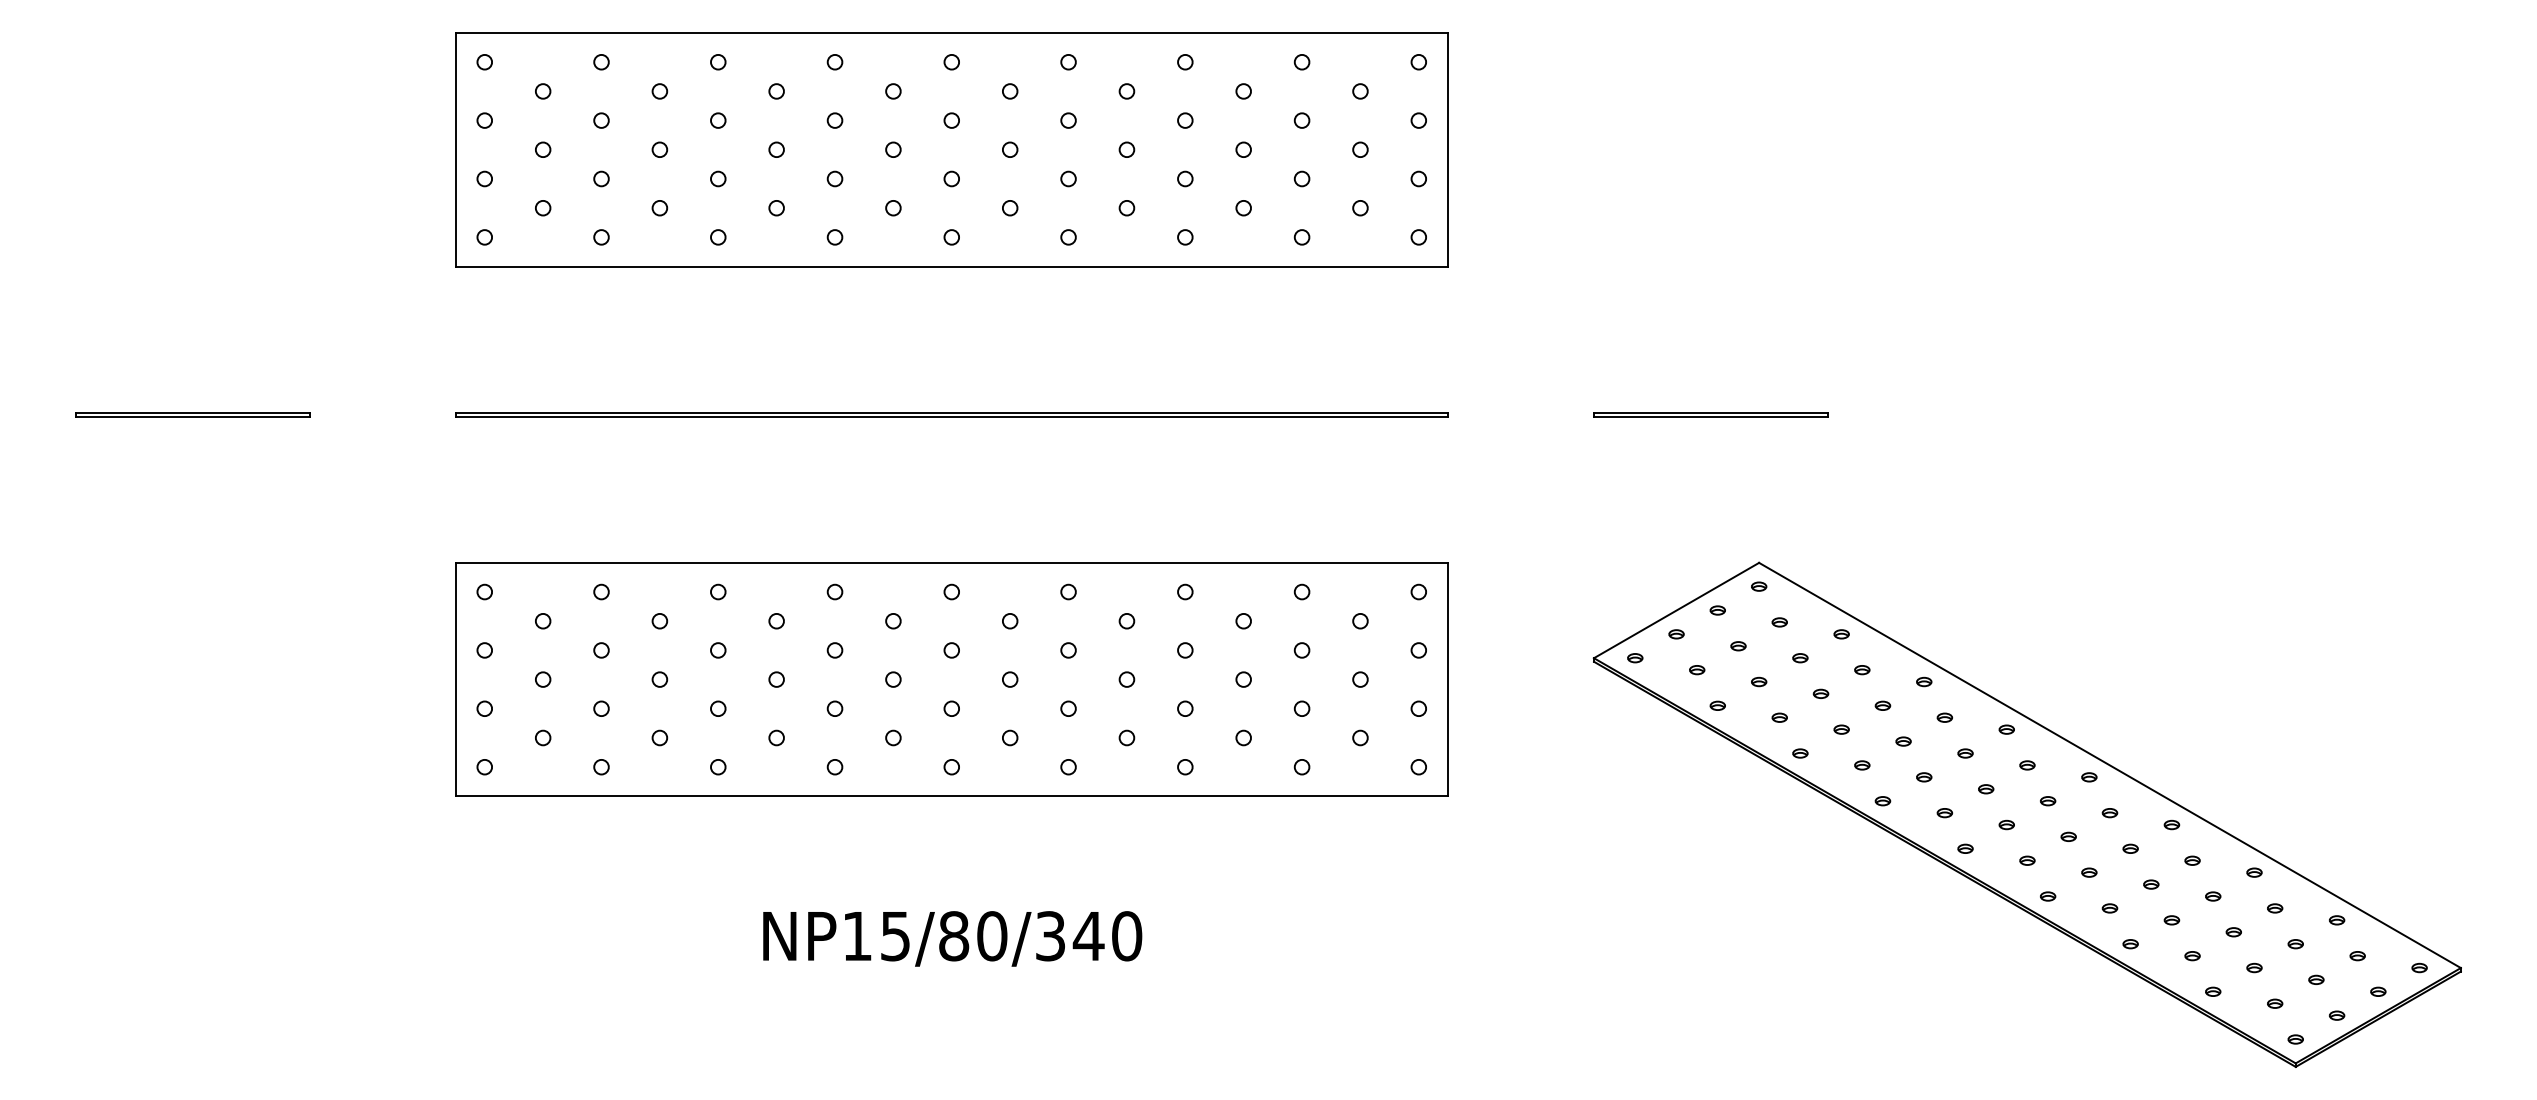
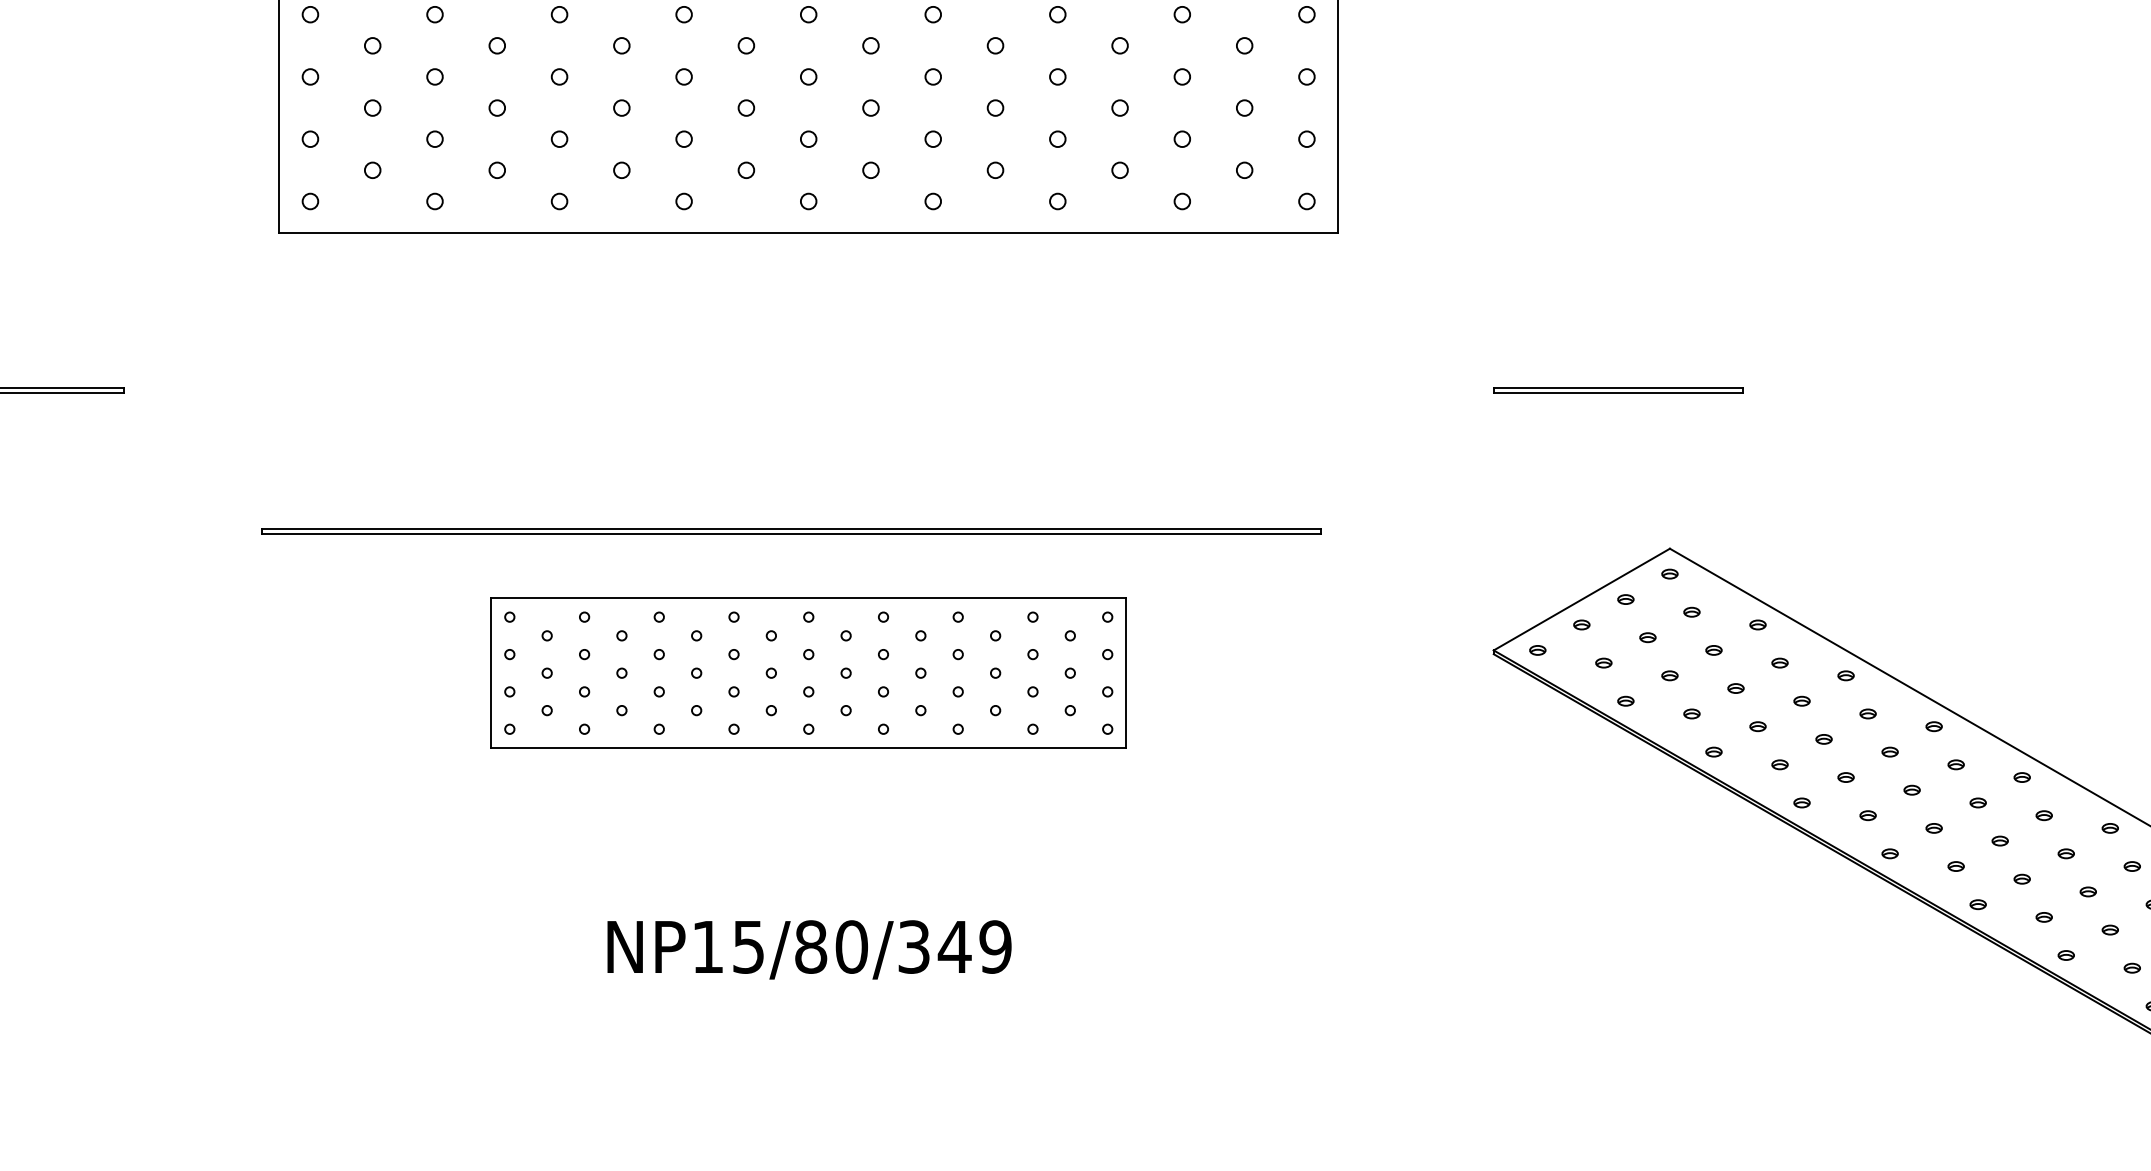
part: (951, 414) -> (791, 531), moved
part: (951, 679) -> (808, 673), size x0.6
text: (1126, 936) -> (995, 947), NP15/80/340 -> NP15/80/349

